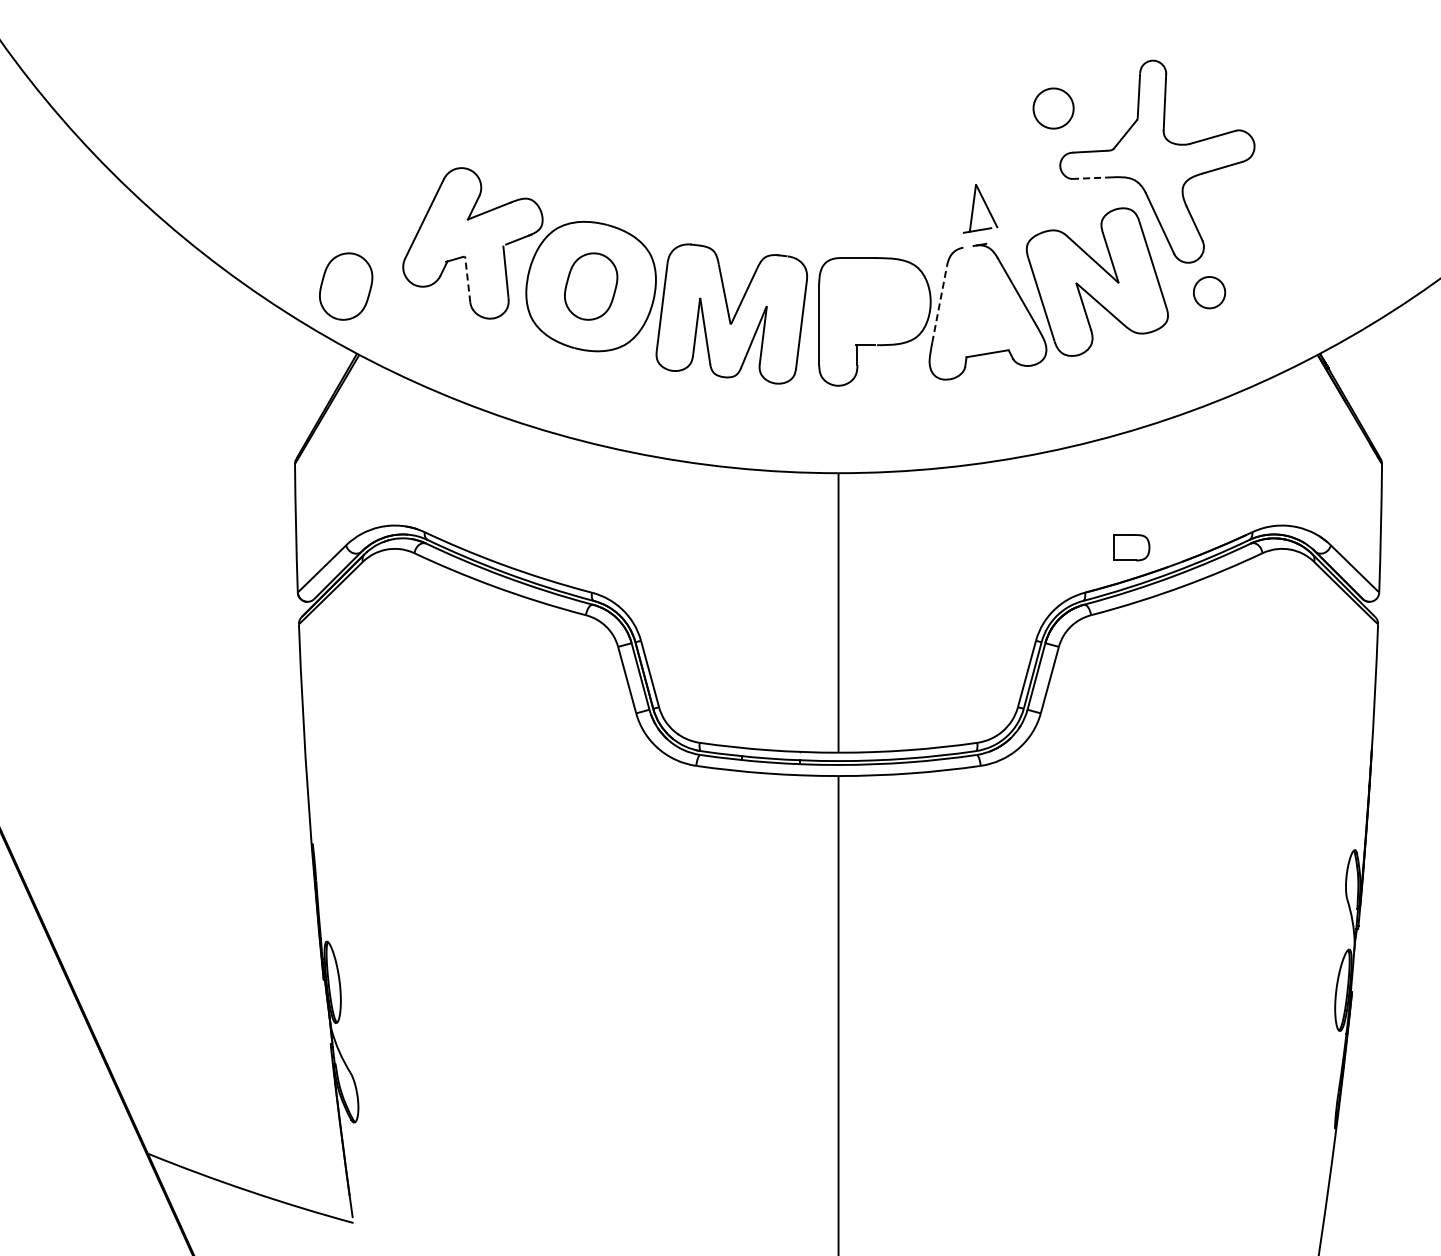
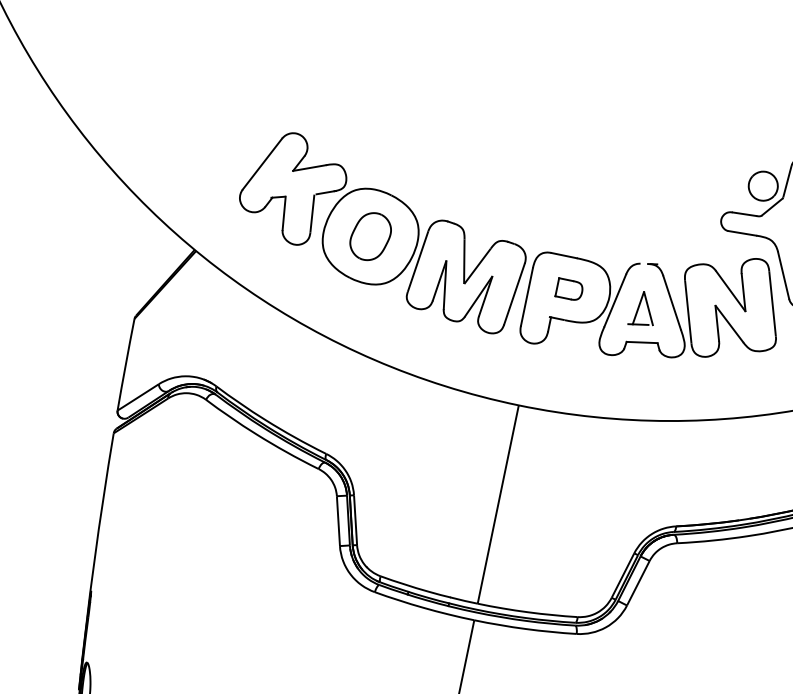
part: (1053, 108) -> (763, 186), moved
line: (1092, 178) -> (742, 233), dashed -> solid
part: (980, 208) -> (643, 309), moved
line: (467, 278) -> (284, 212), dashed -> solid
part: (346, 286) -> (197, 200), removed
line: (939, 304) -> (615, 300), dashed -> solid
part: (1131, 547) -> (569, 289), moved

